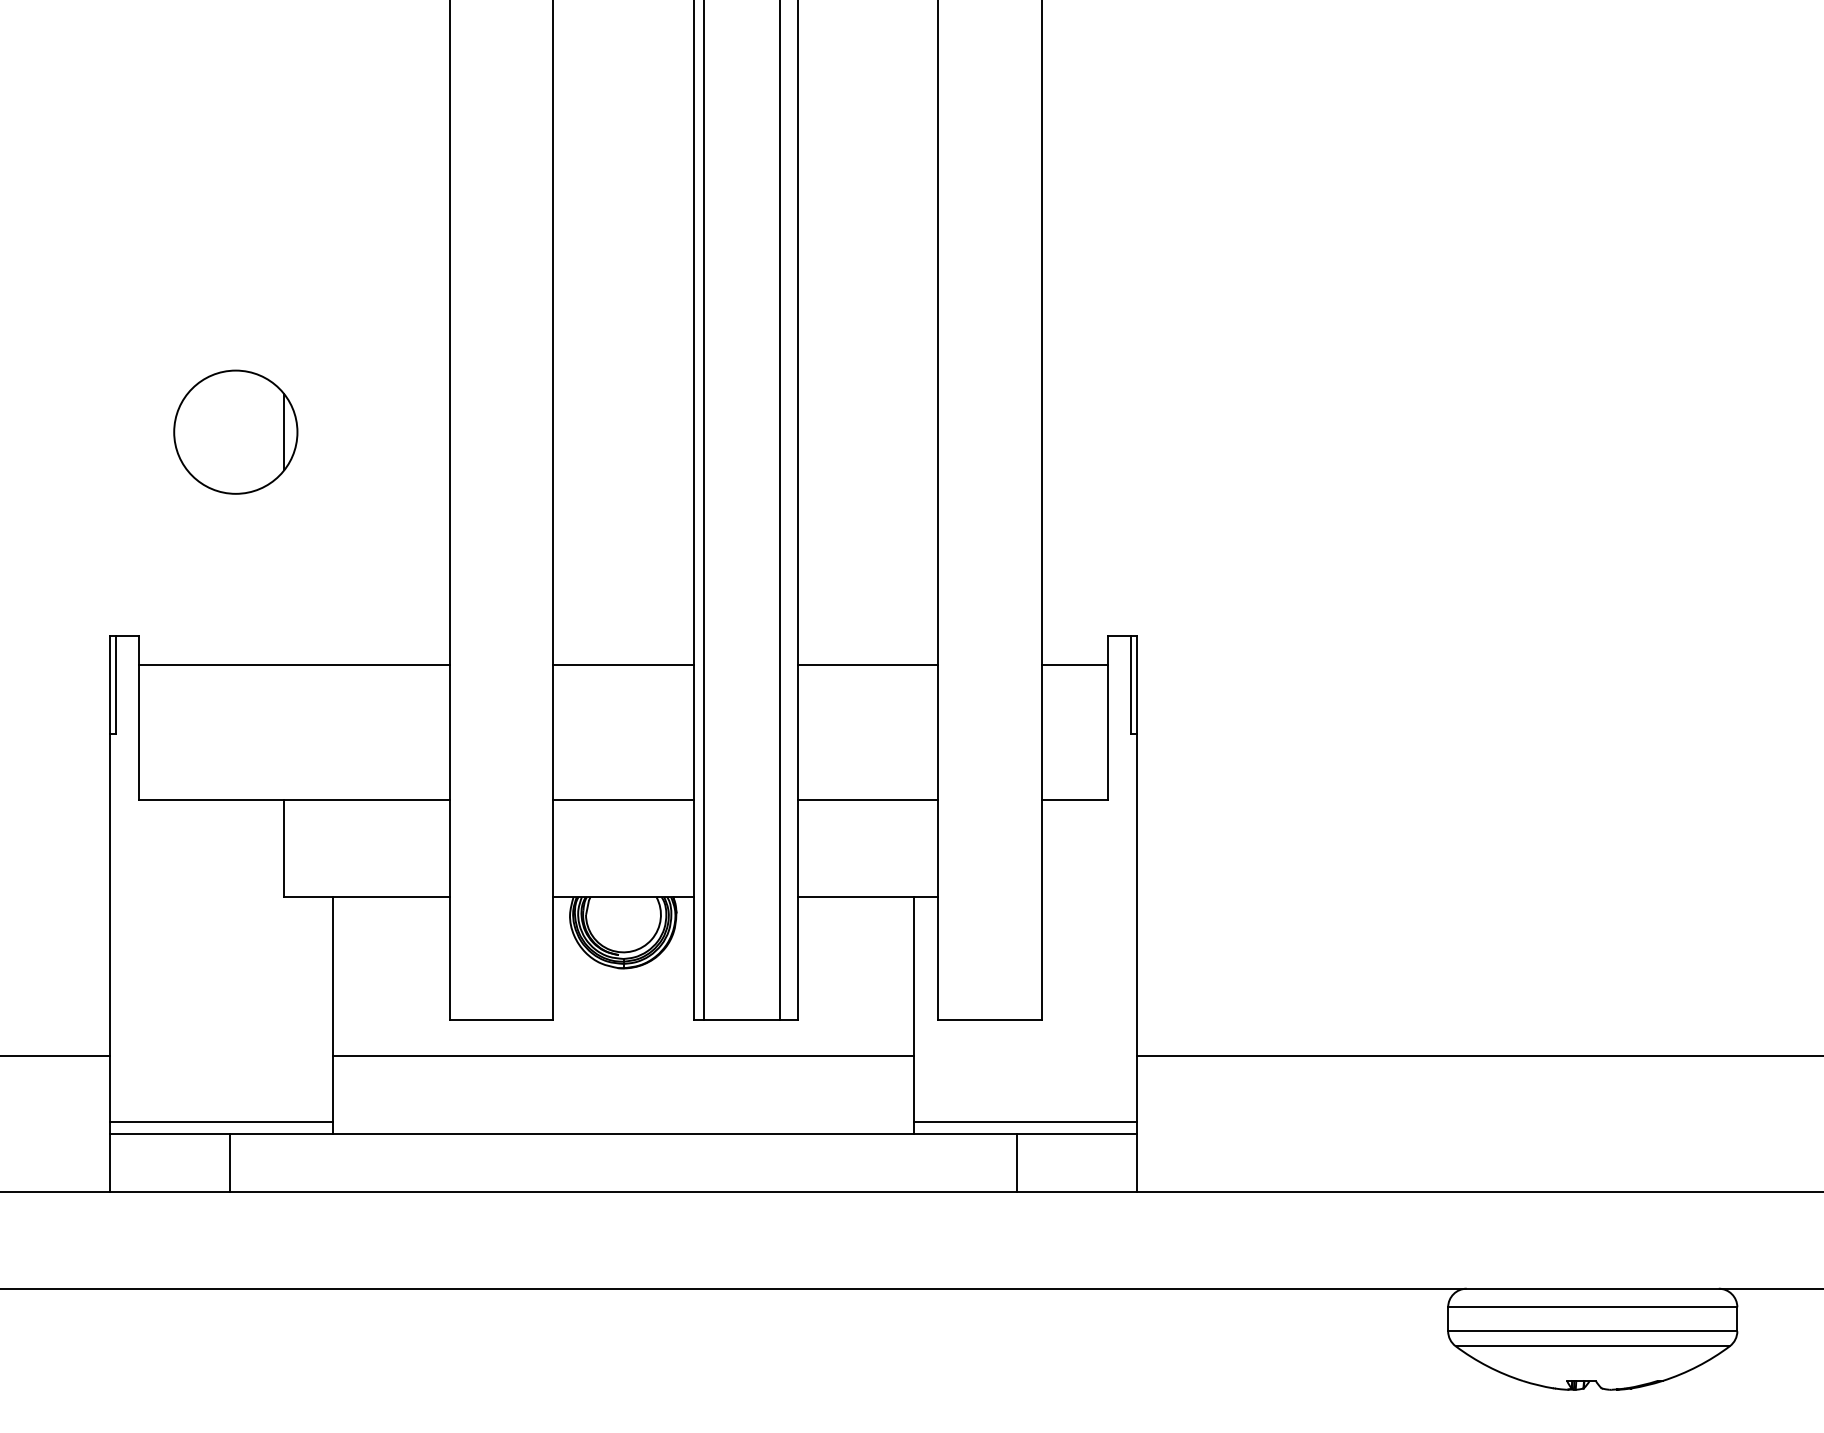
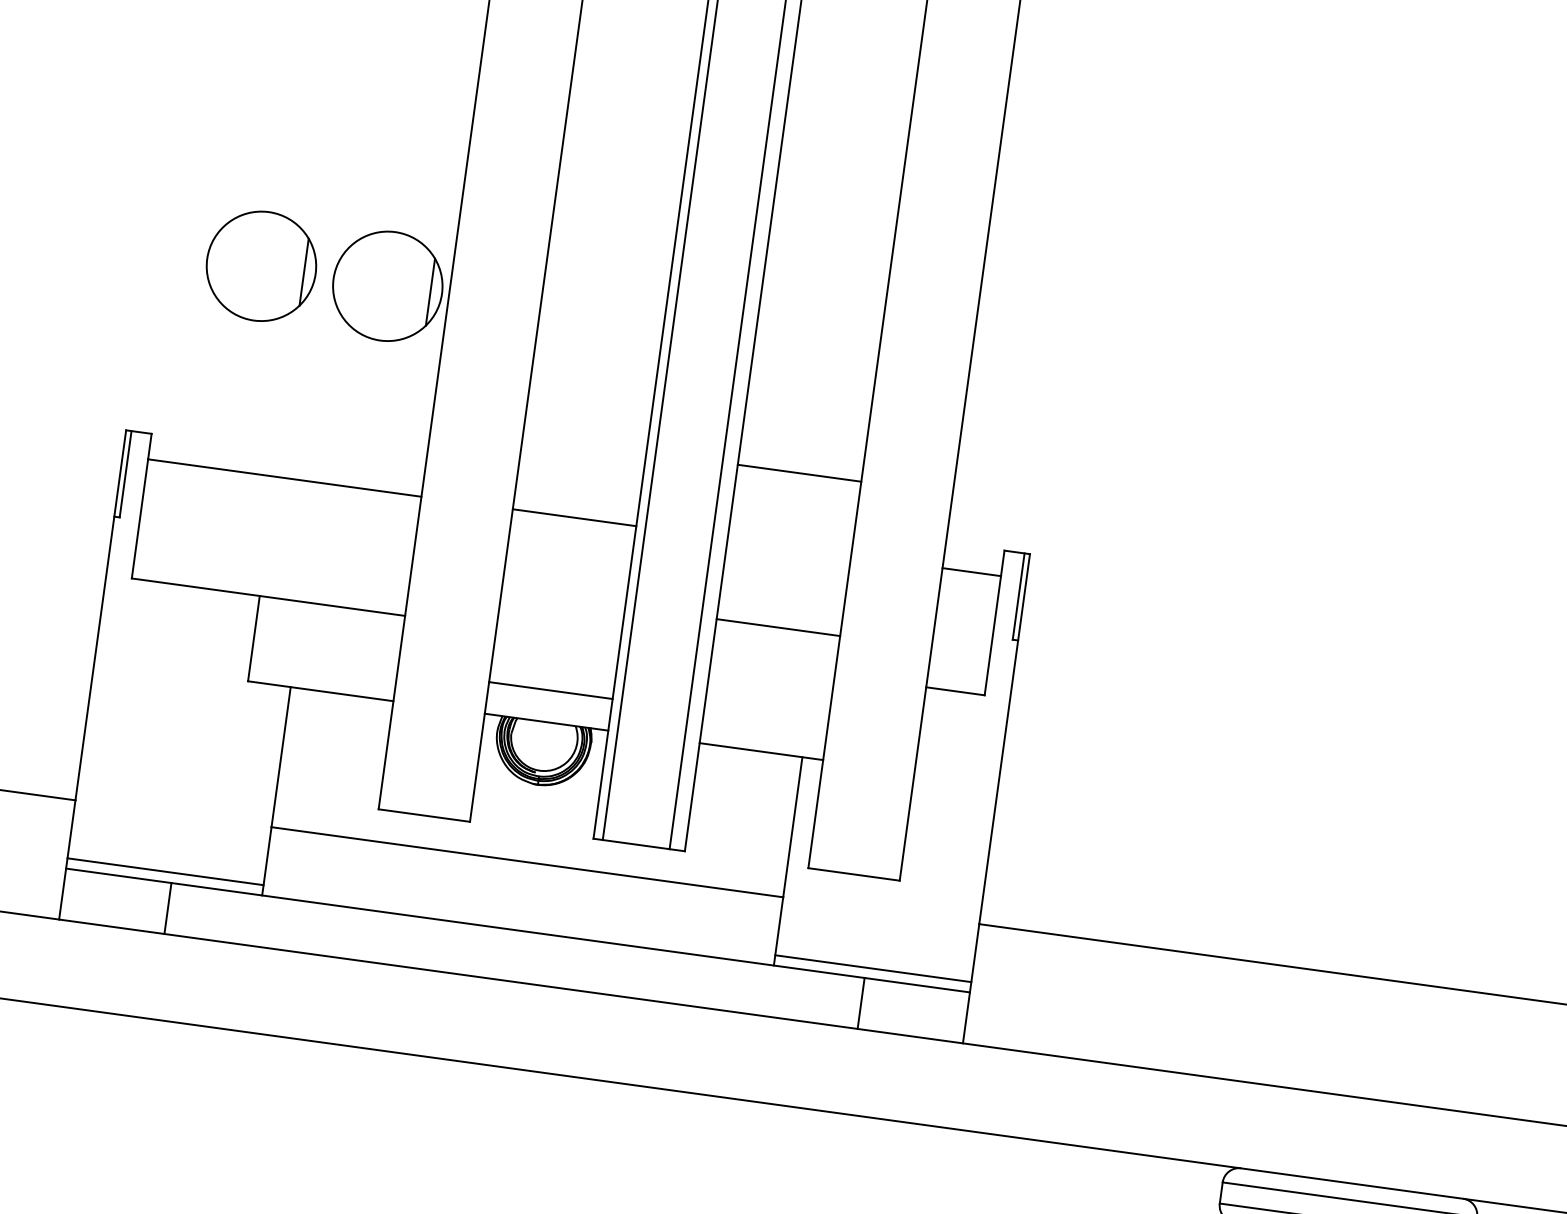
part: (379, 434) -> (387, 285), added
line: (867, 664) -> (799, 472), moved
line: (623, 800) -> (550, 690), moved
line: (867, 800) -> (778, 627), moved

